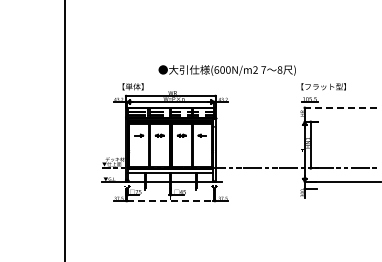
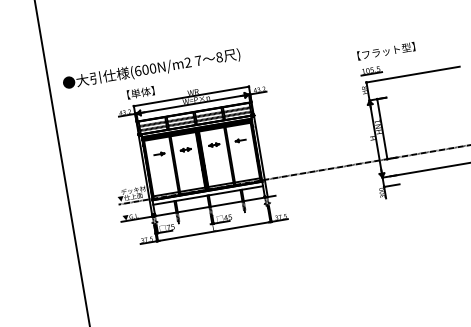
text: (226, 70) -> (150, 69), moved
line: (340, 107) -> (412, 74), dashed -> solid
line: (170, 200) -> (213, 231), dashed -> solid

